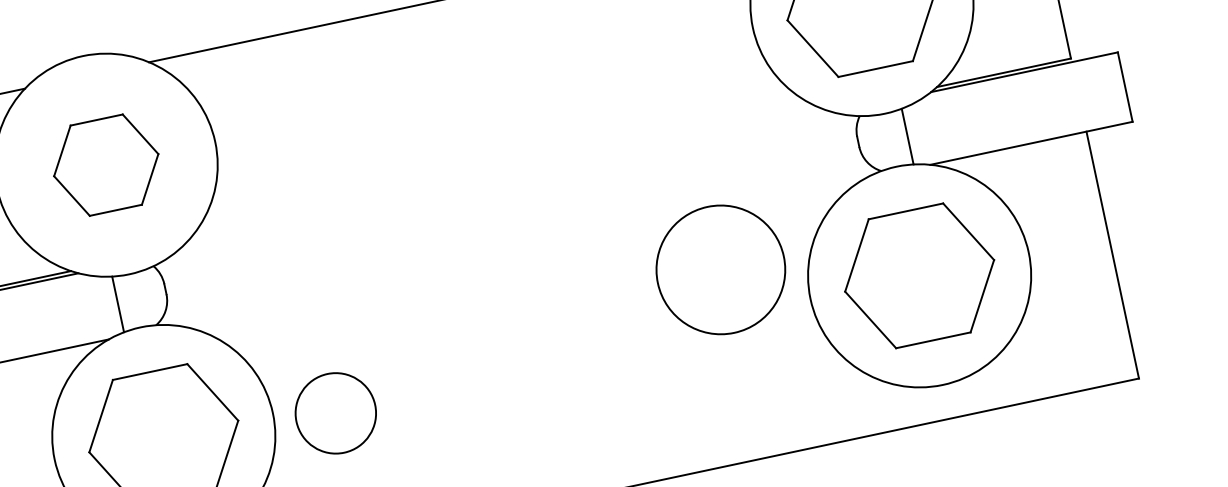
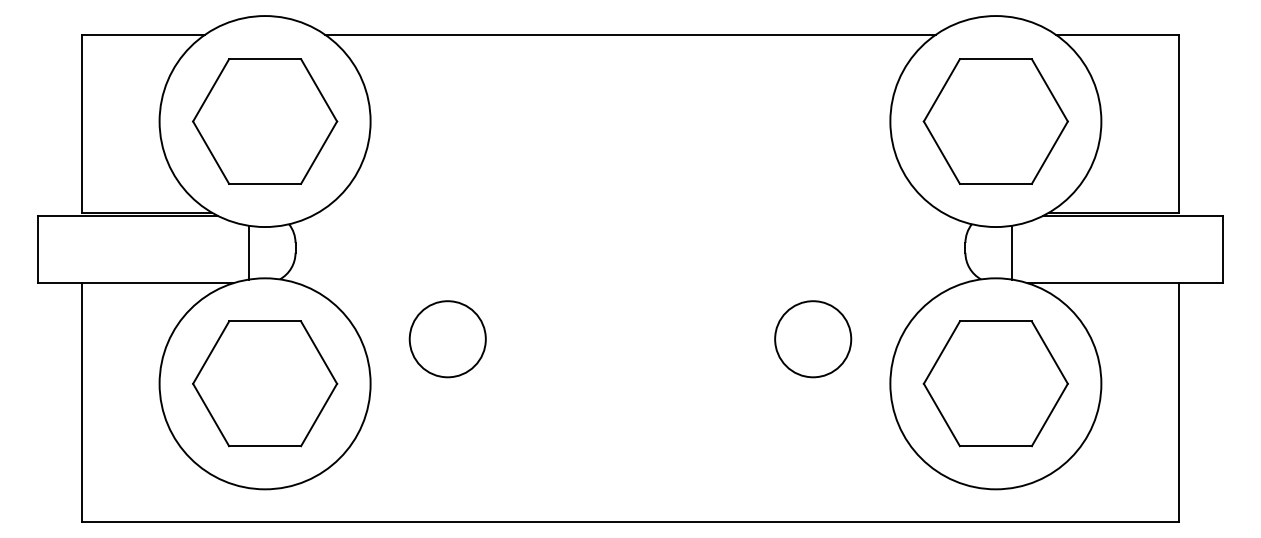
part: (106, 165) -> (265, 121), size x1.43
circle: (721, 270) -> (813, 339), size x0.62
circle: (335, 413) -> (447, 339), moved

